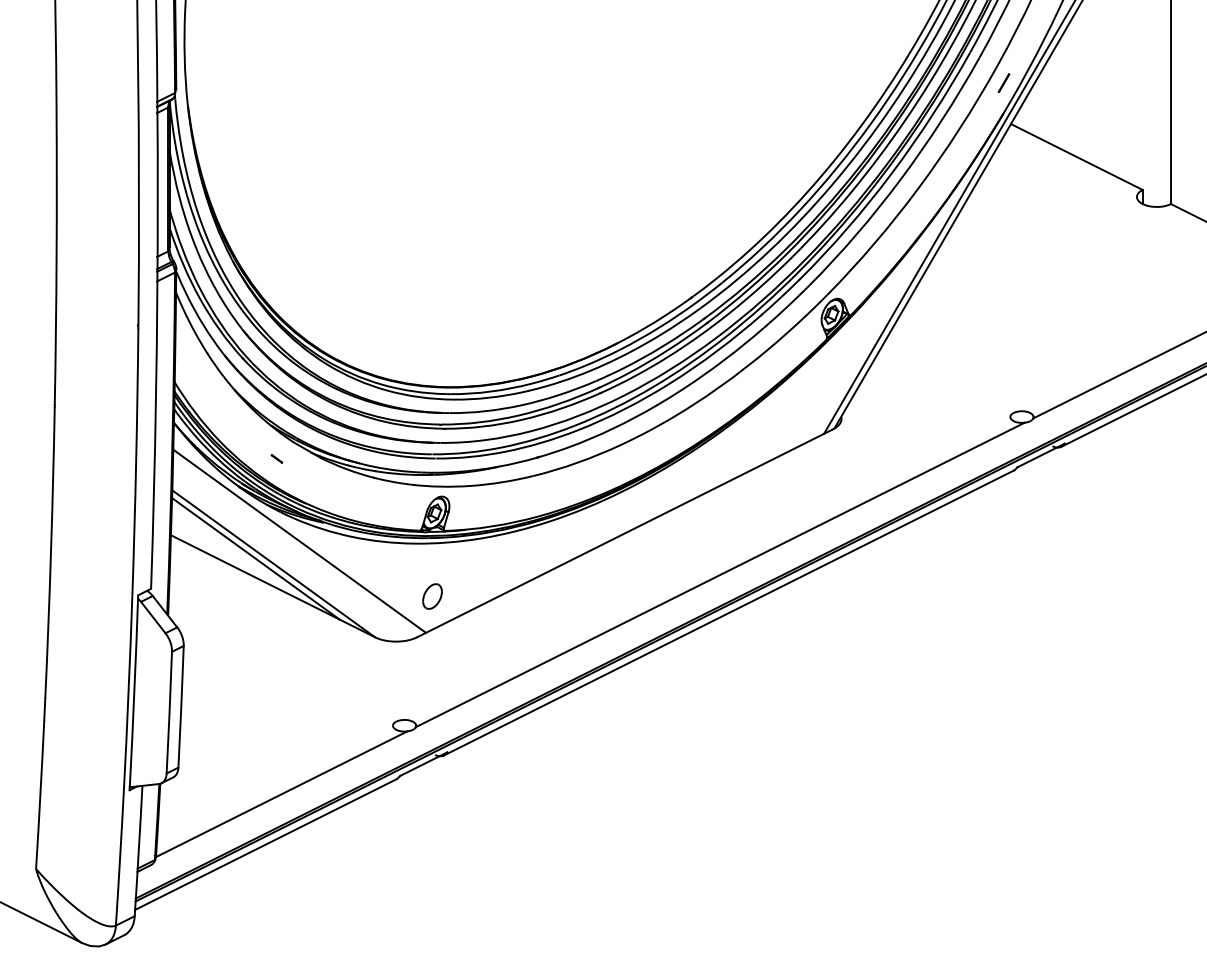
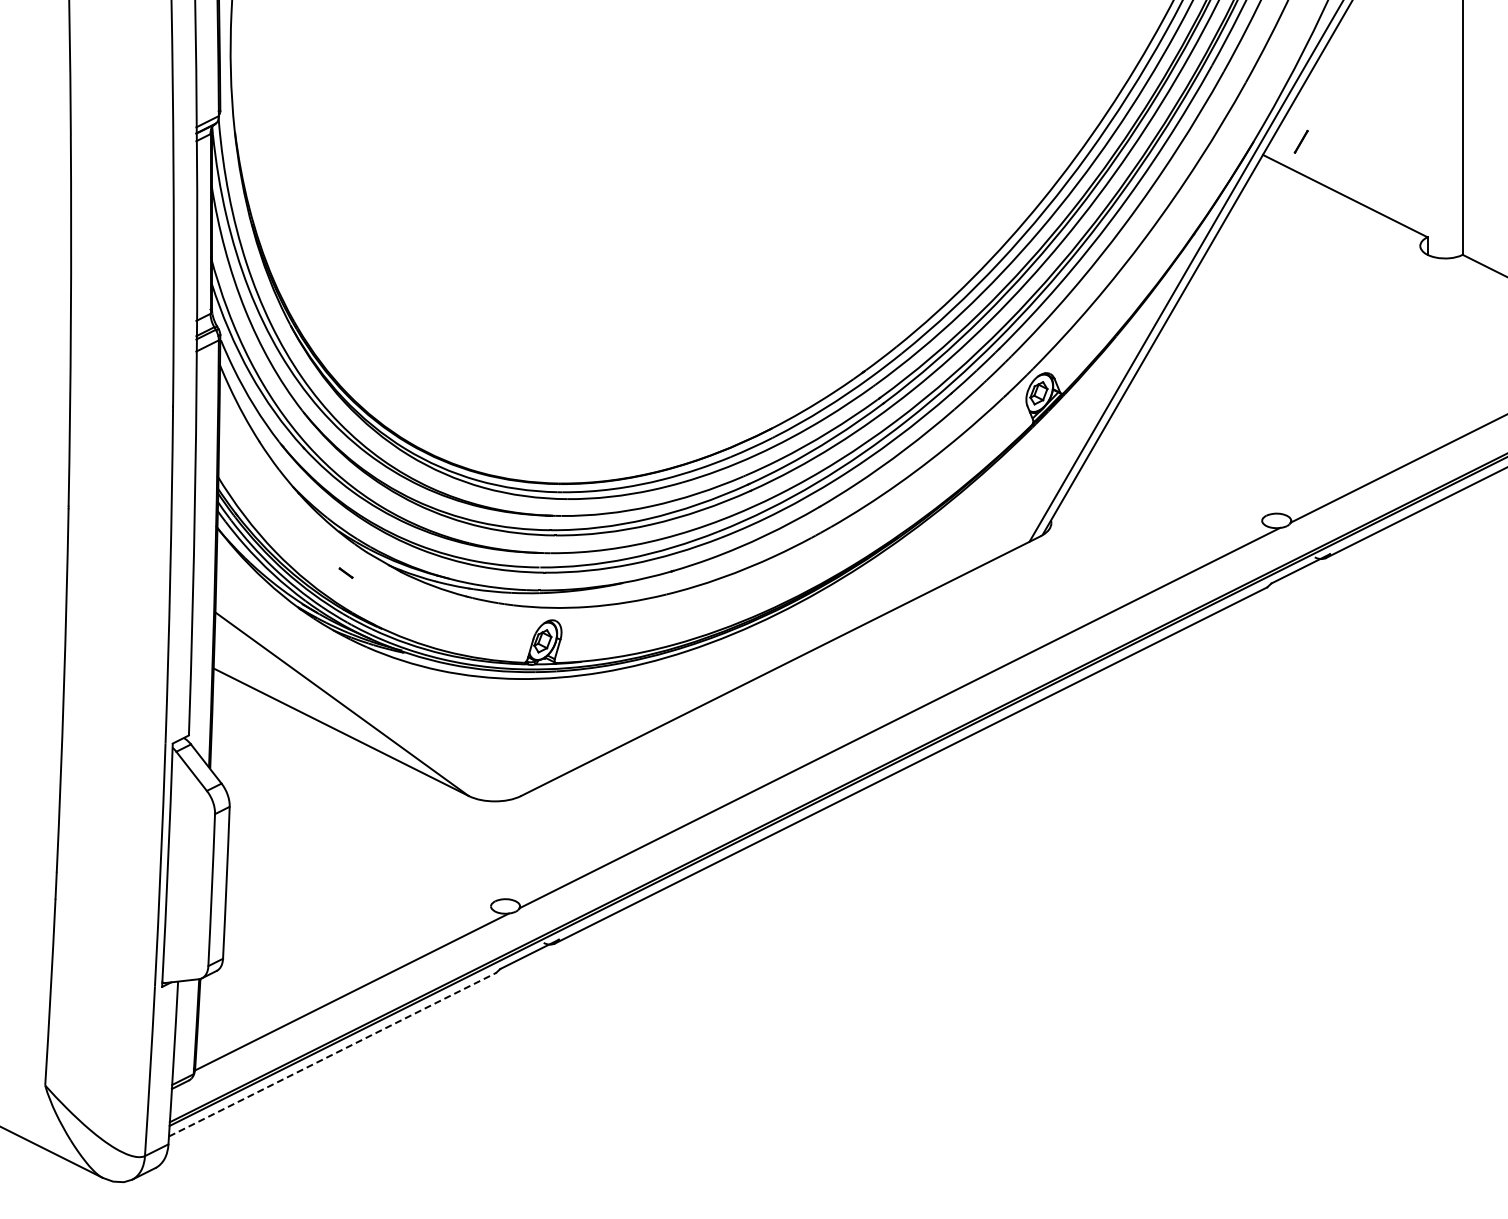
line: (1003, 82) -> (1300, 141), moved
line: (299, 540) -> (374, 675), removed
line: (255, 558) -> (319, 697), removed
part: (432, 596) -> (540, 744), removed
line: (266, 844) -> (332, 1054), solid -> dashed

